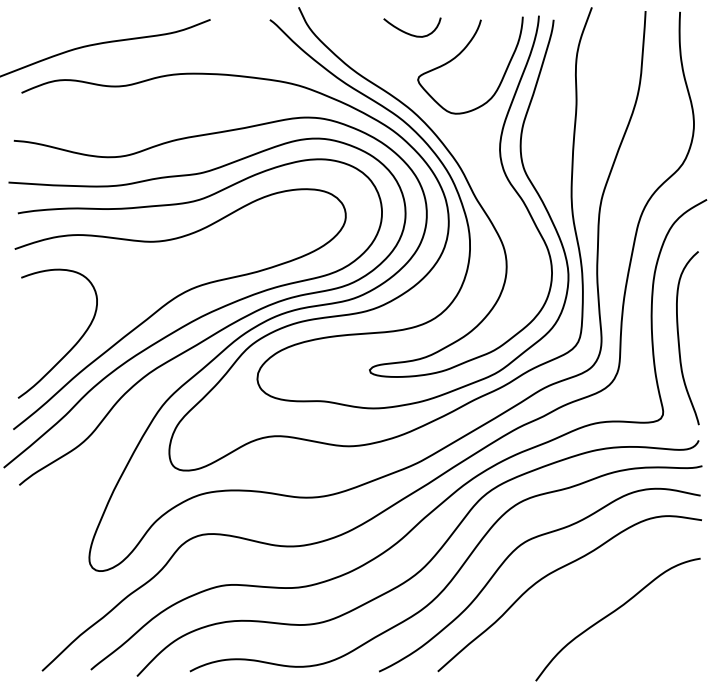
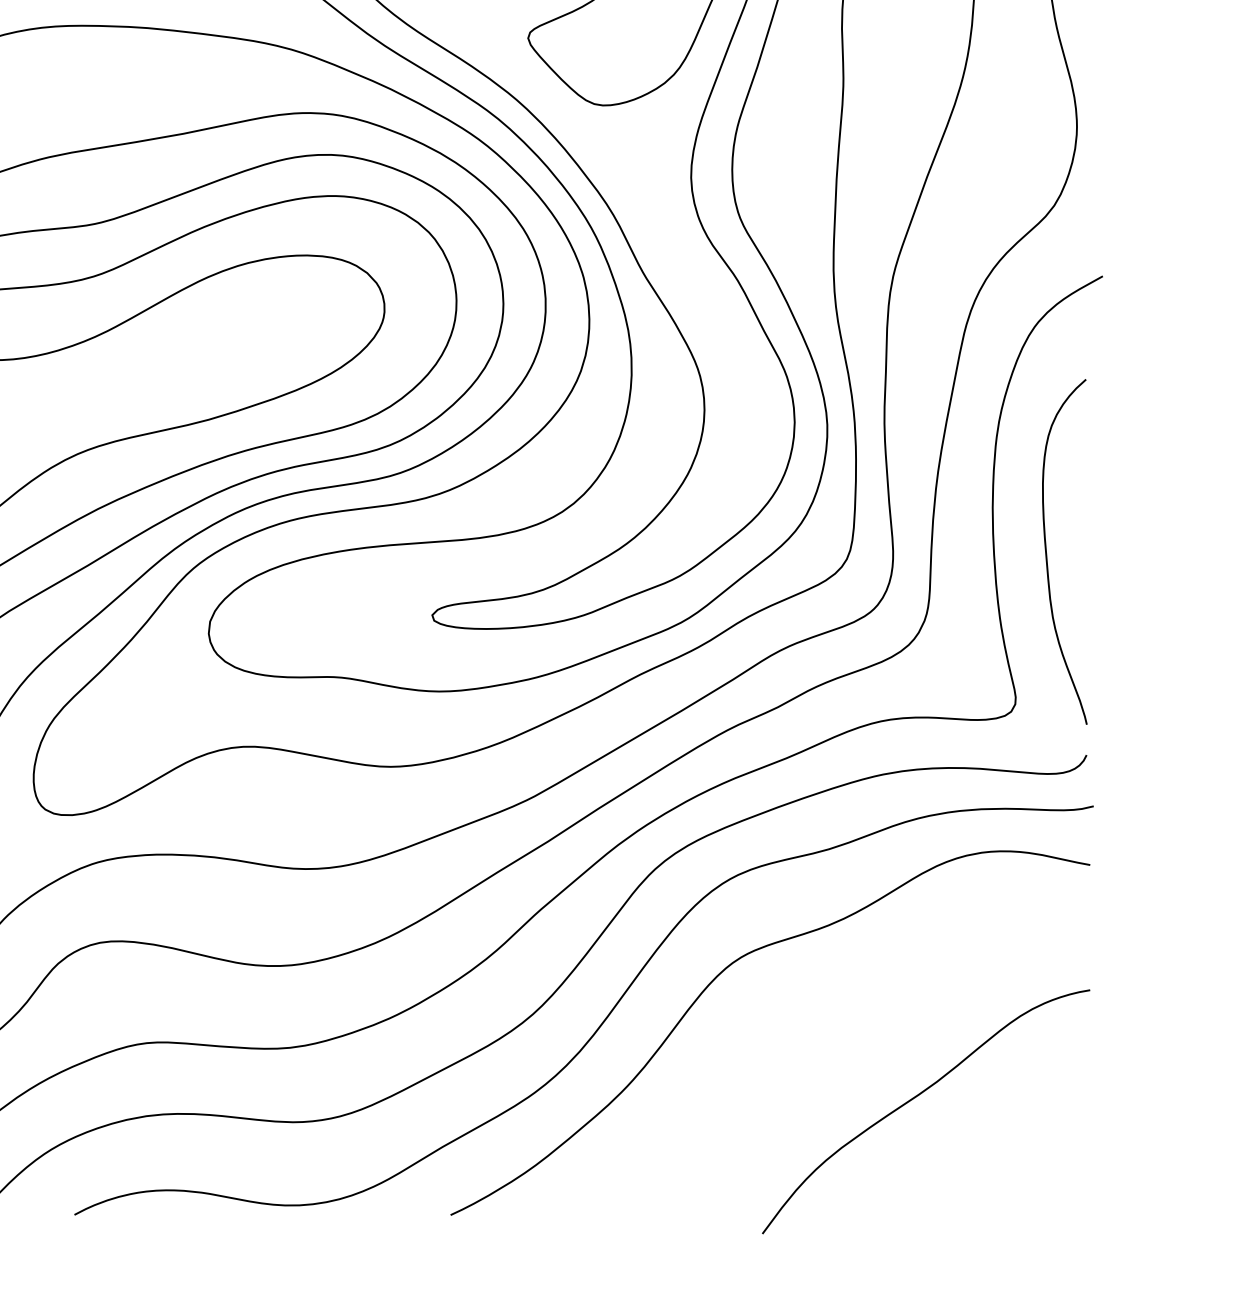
curve: (558, 570) -> (807, 1013), removed

